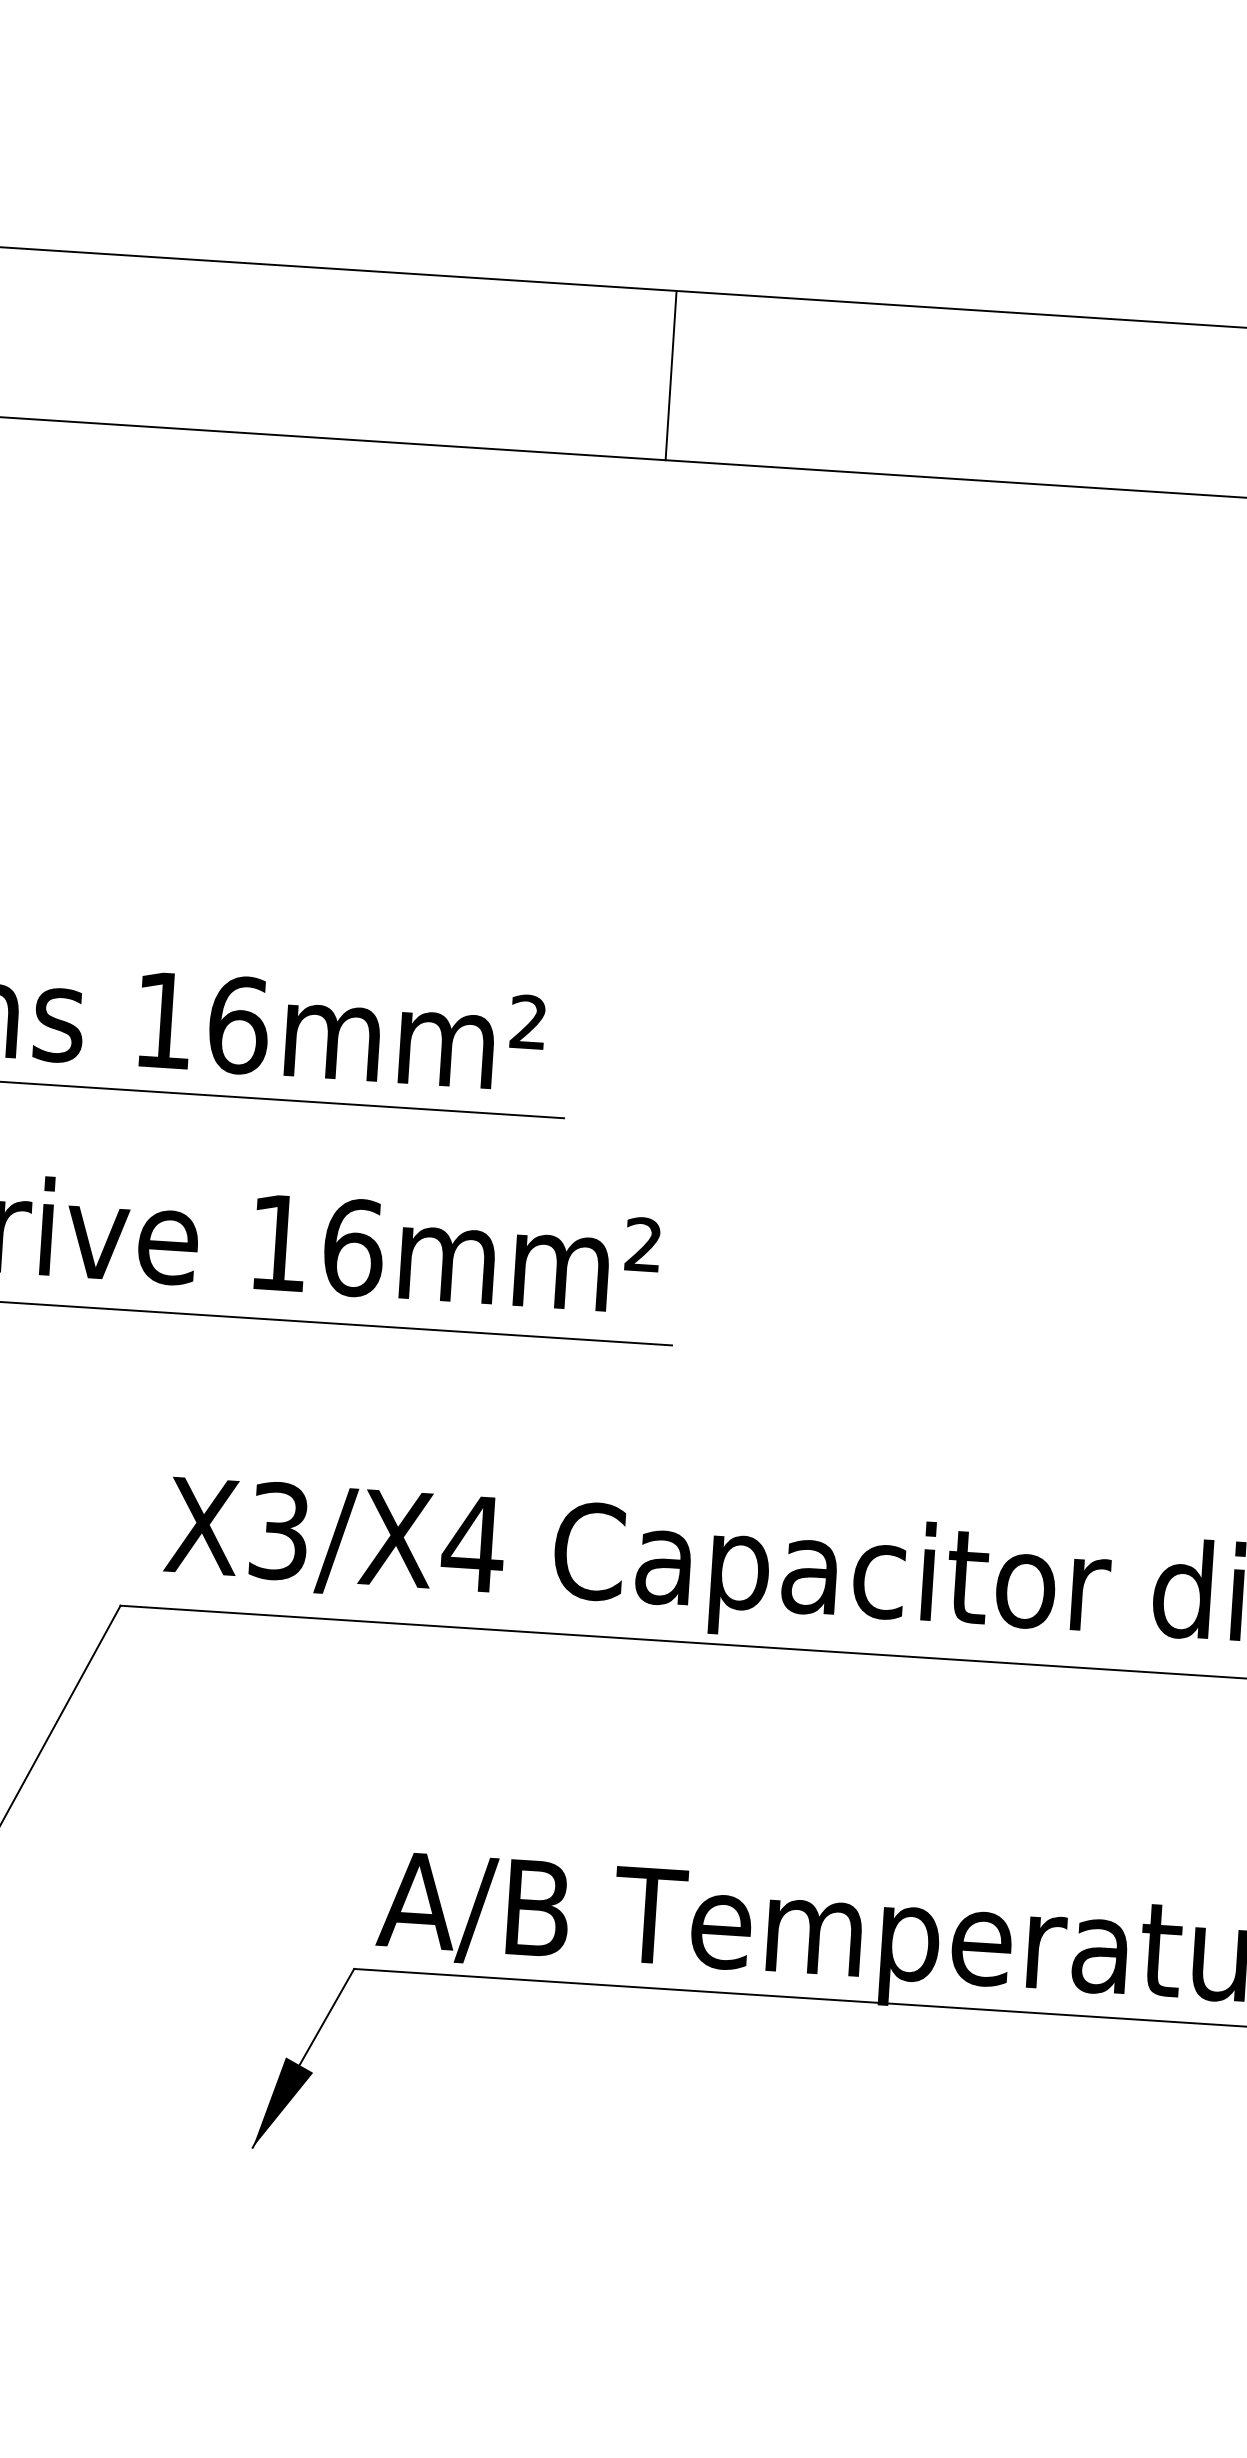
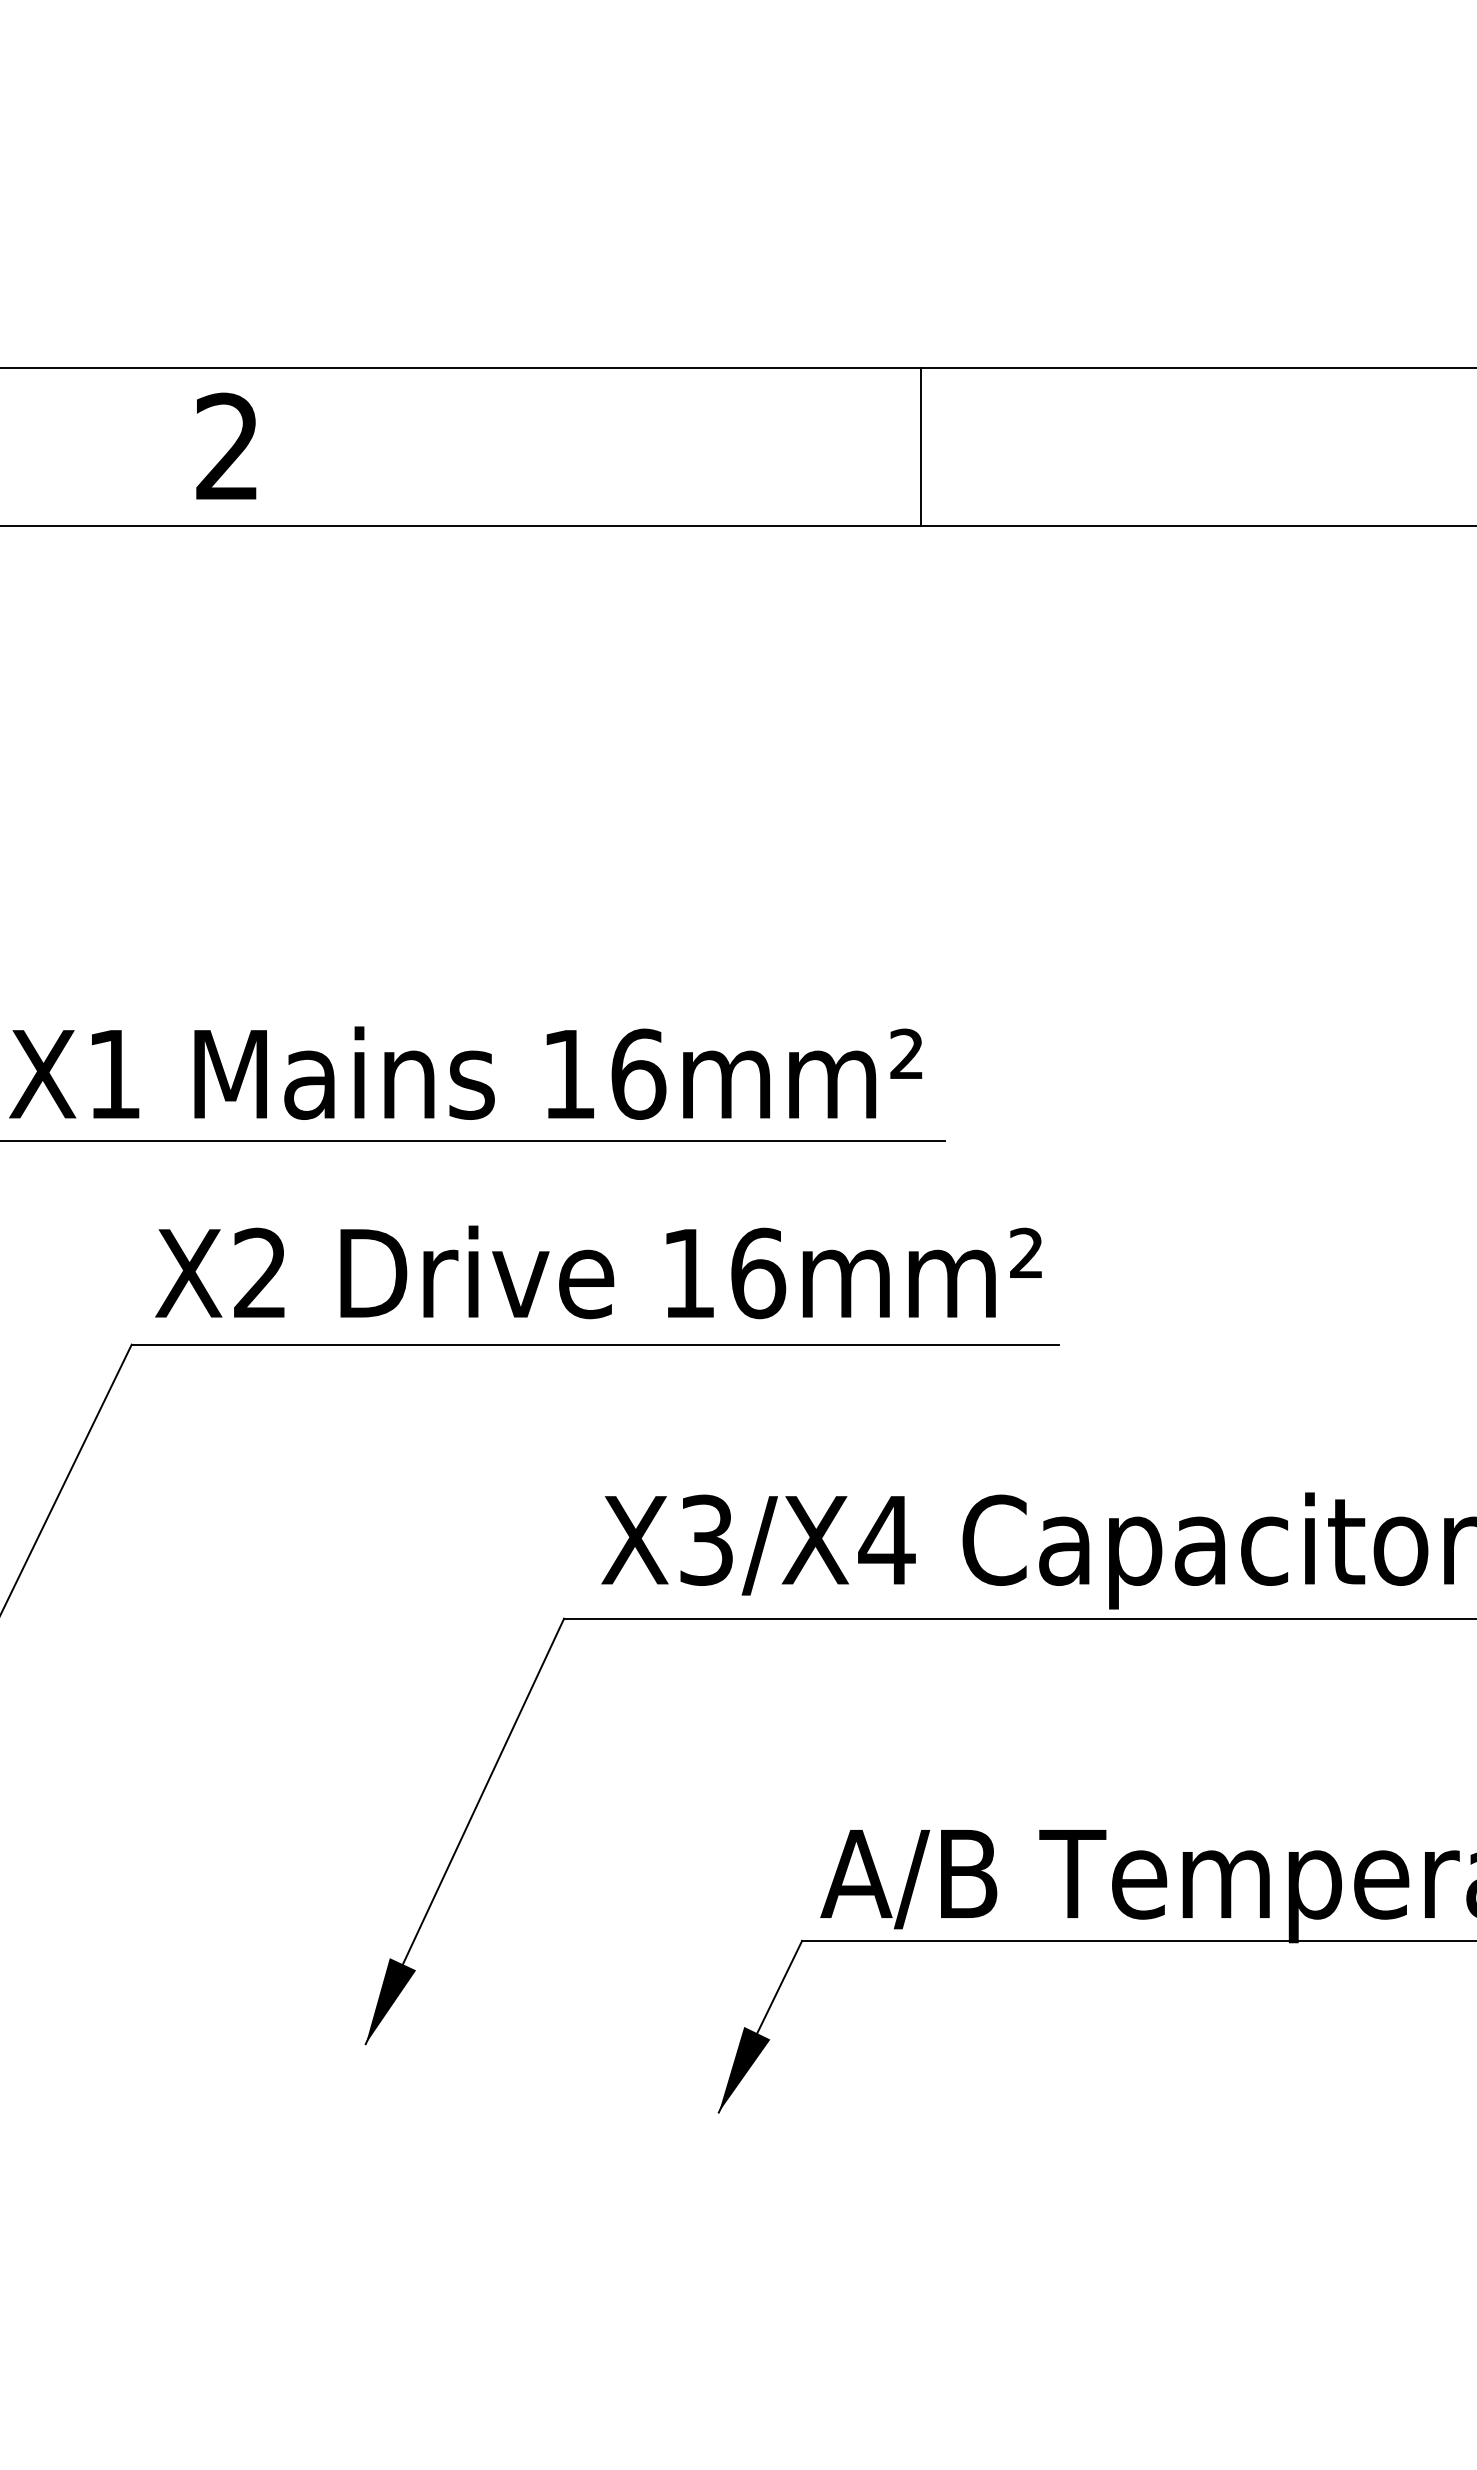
line: (671, 375) -> (921, 446), moved

